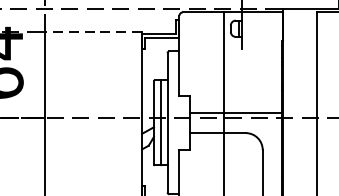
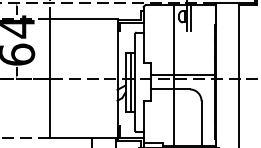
line: (246, 29) -> (190, 17), added
line: (93, 32) -> (83, 19), dashed -> solid

